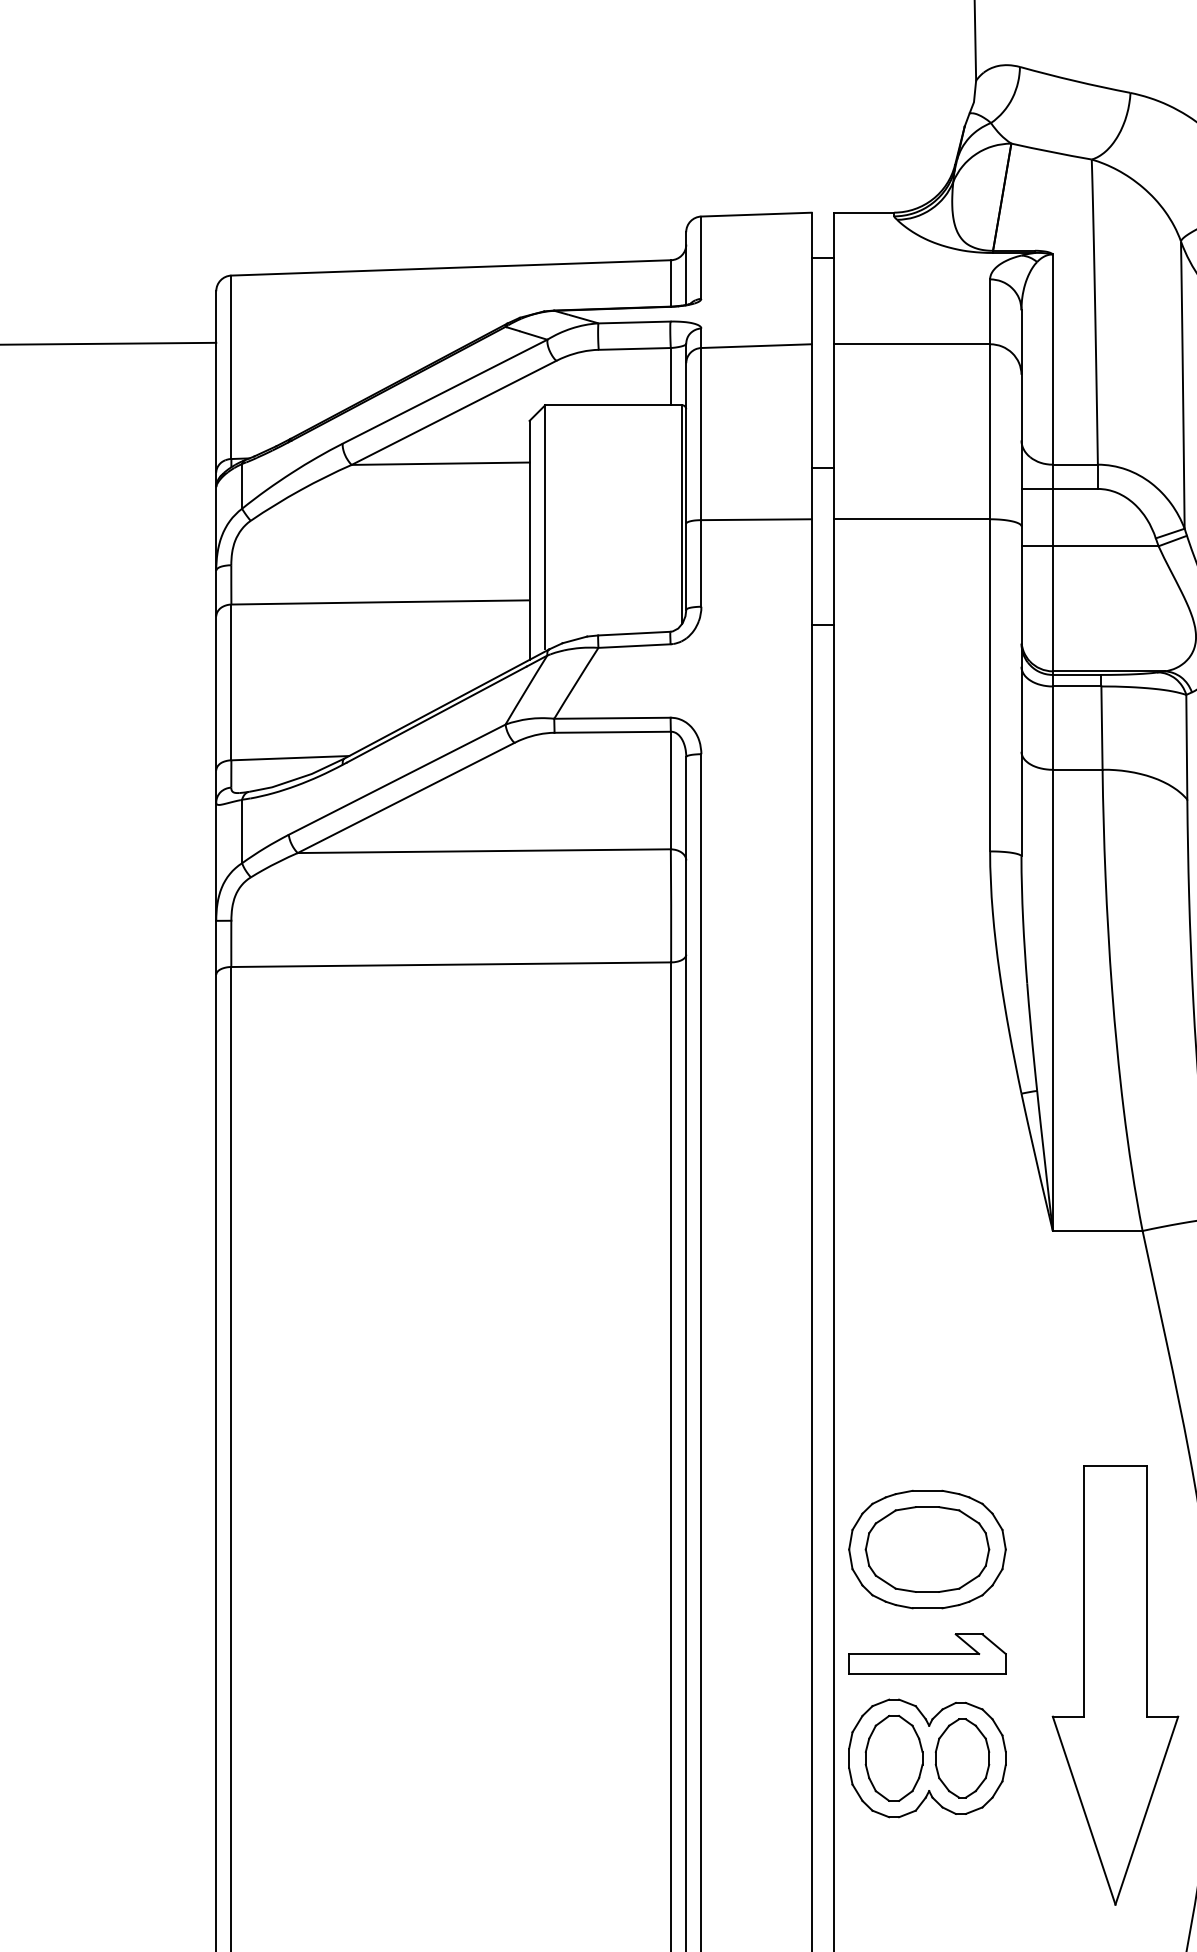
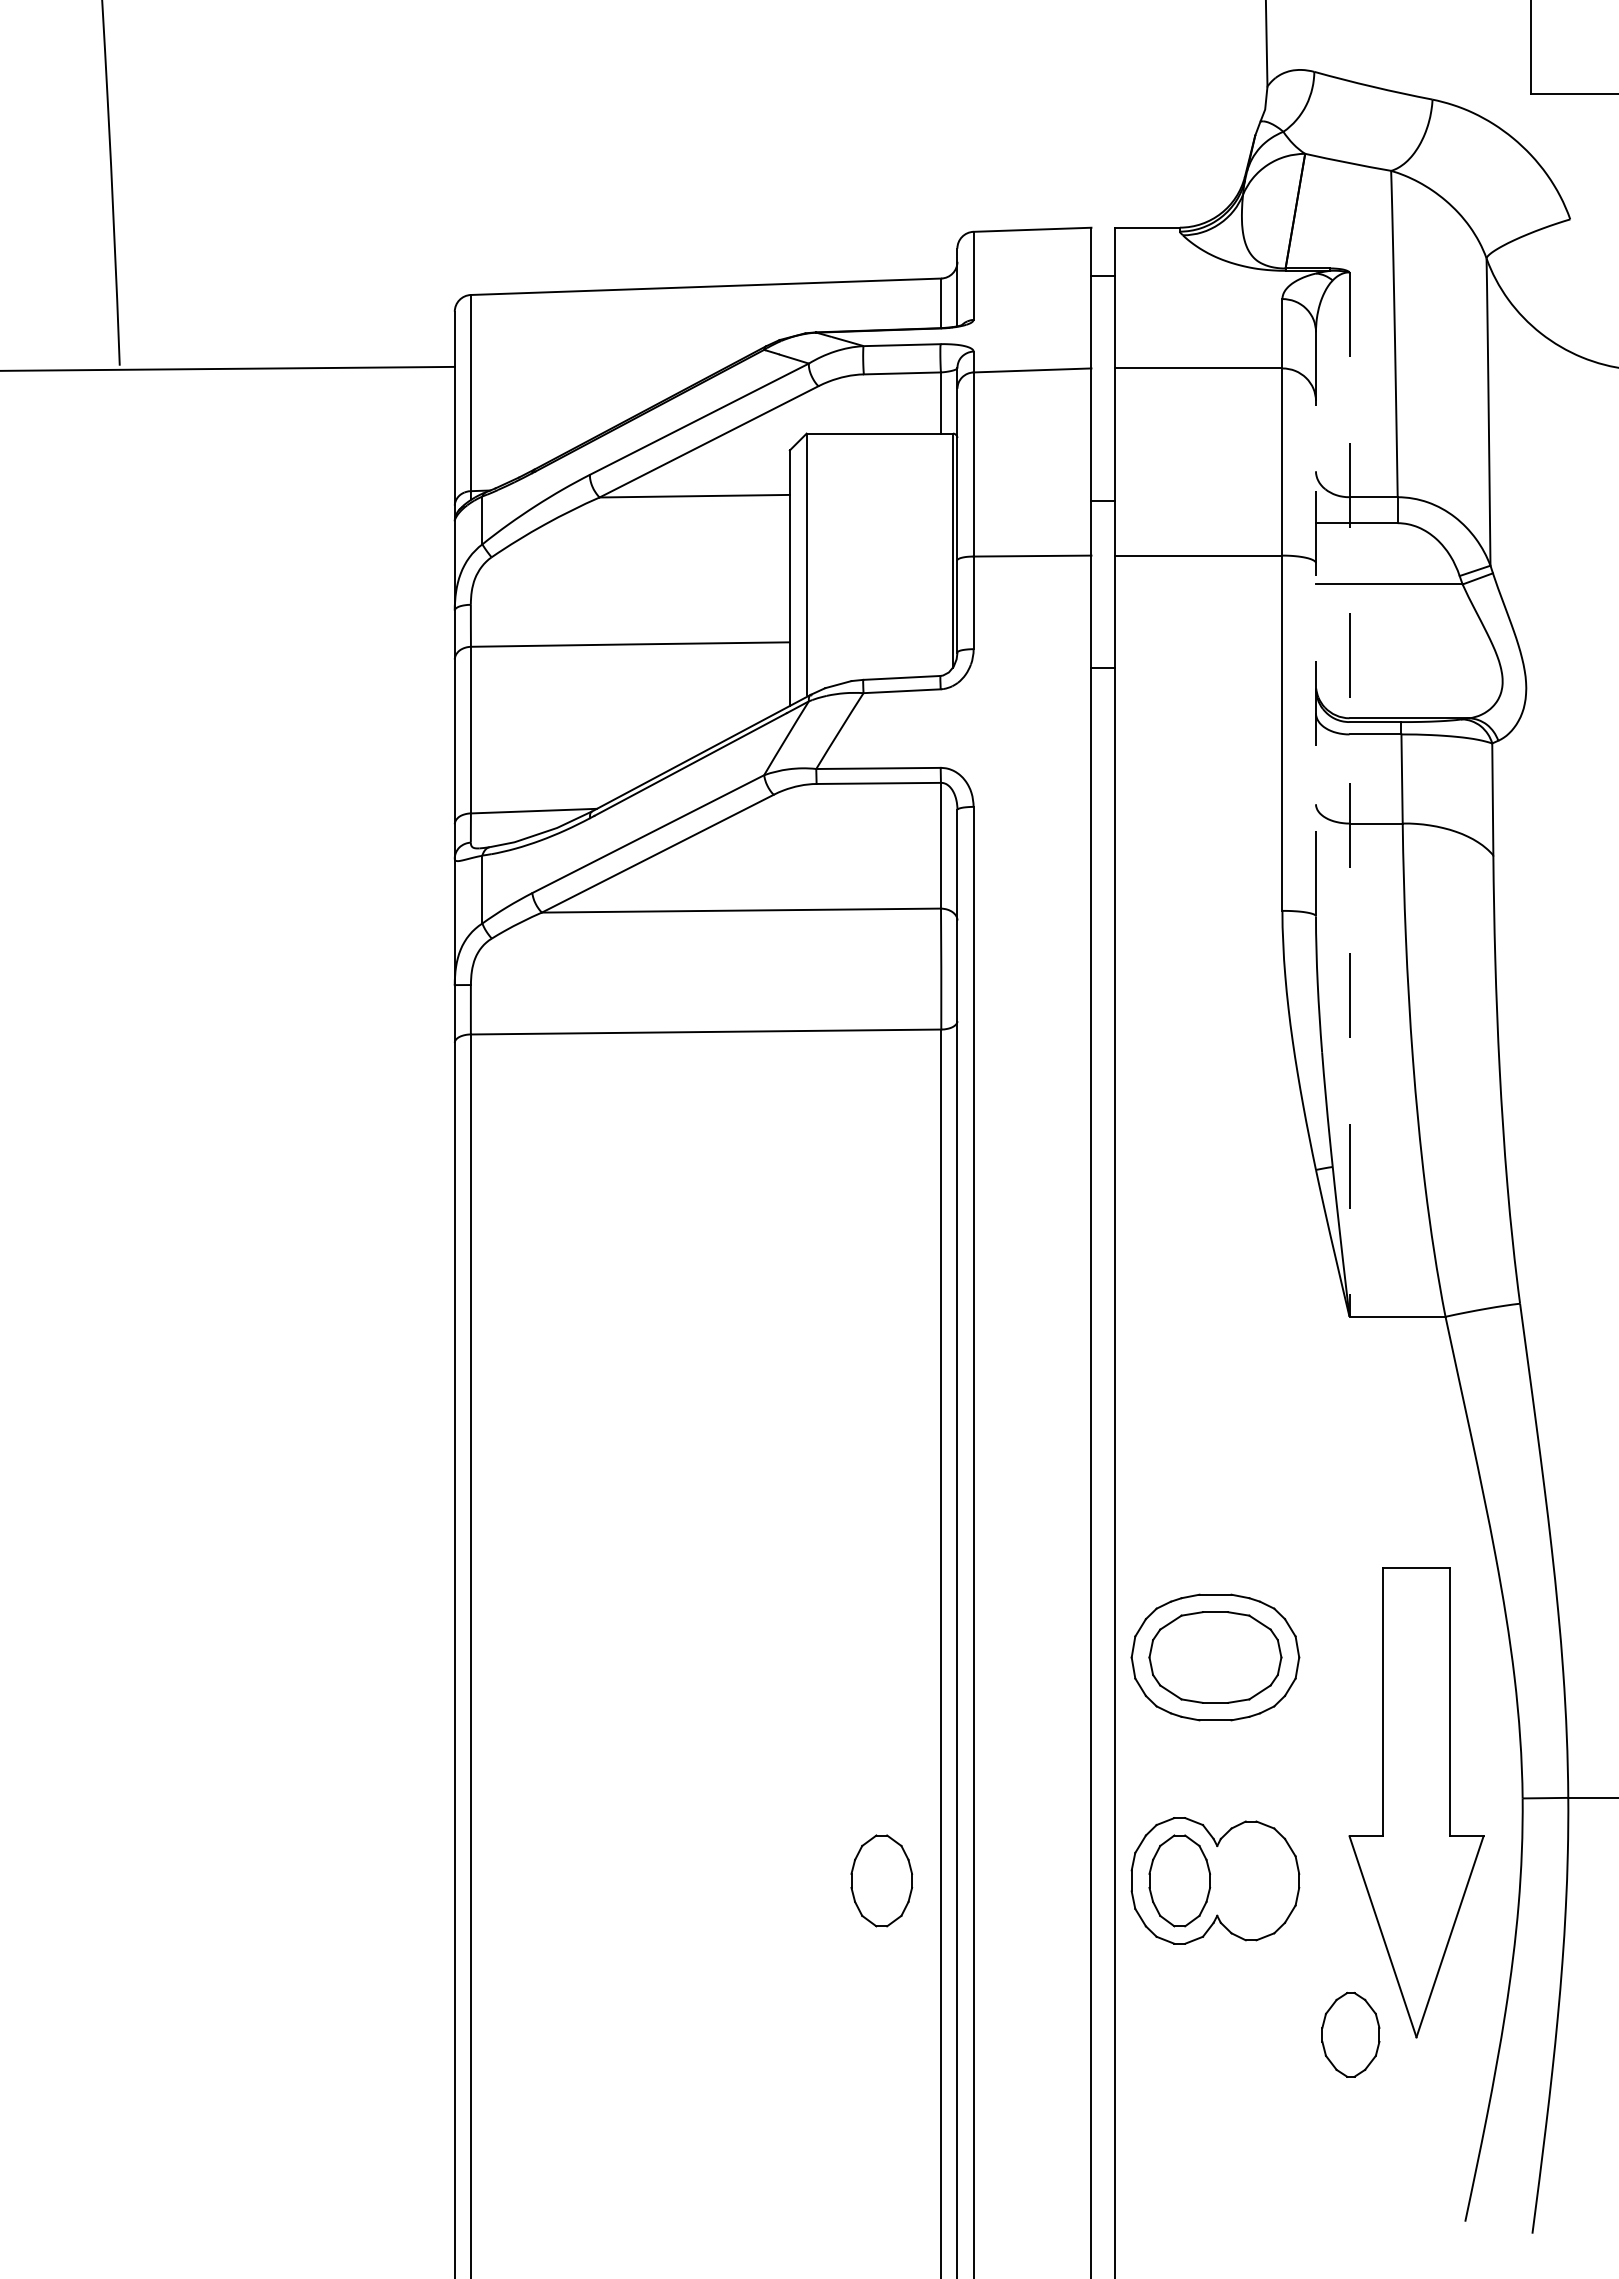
line: (1021, 582) -> (1315, 623), solid -> dashed
line: (1052, 743) -> (1349, 795), solid -> dashed
part: (927, 1653) -> (1215, 1768), removed
part: (615, 1758) -> (881, 1880), added
part: (962, 1758) -> (1350, 2034), moved

